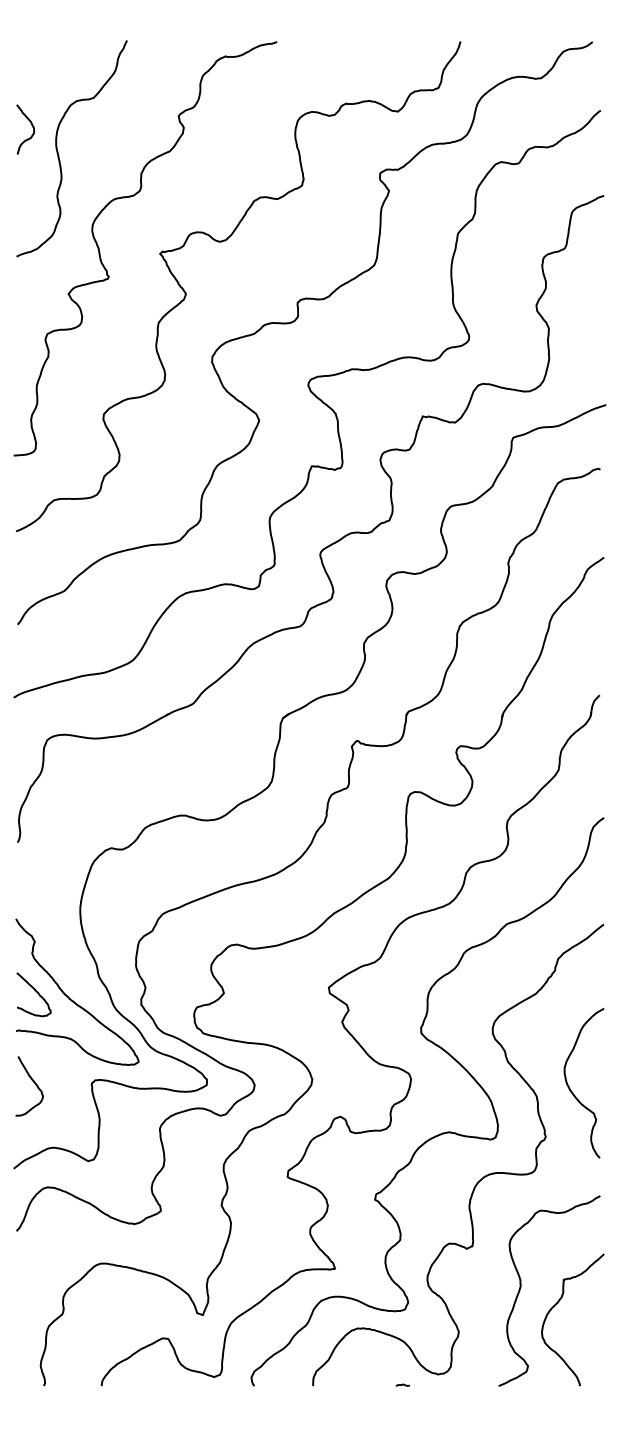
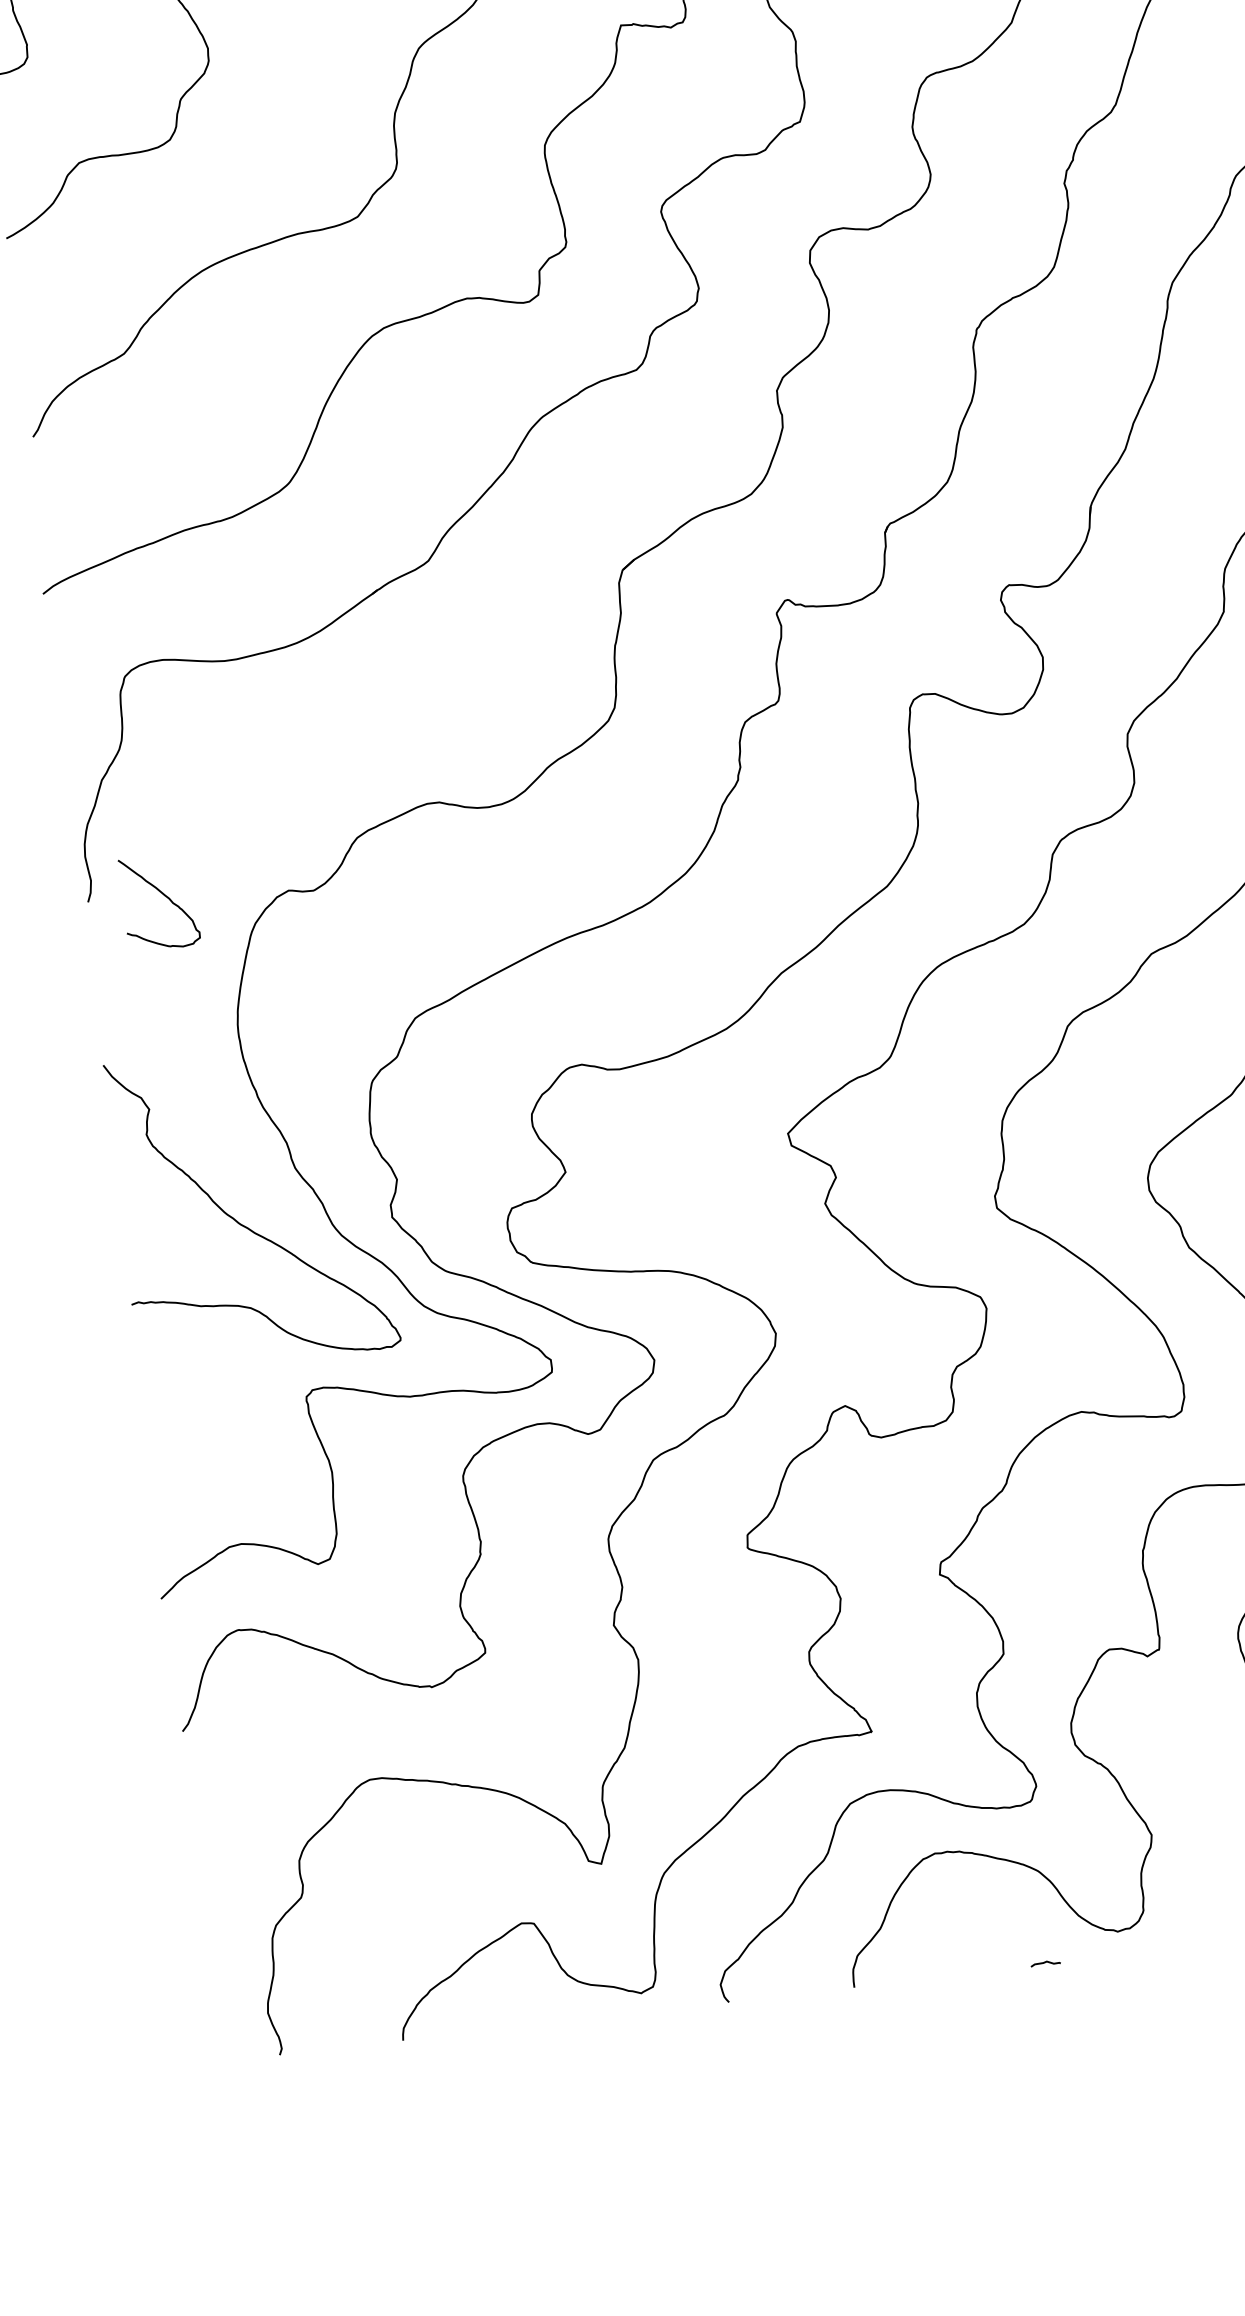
curve: (35, 991) -> (162, 895), moved
curve: (33, 1082) -> (181, 1409), removed

